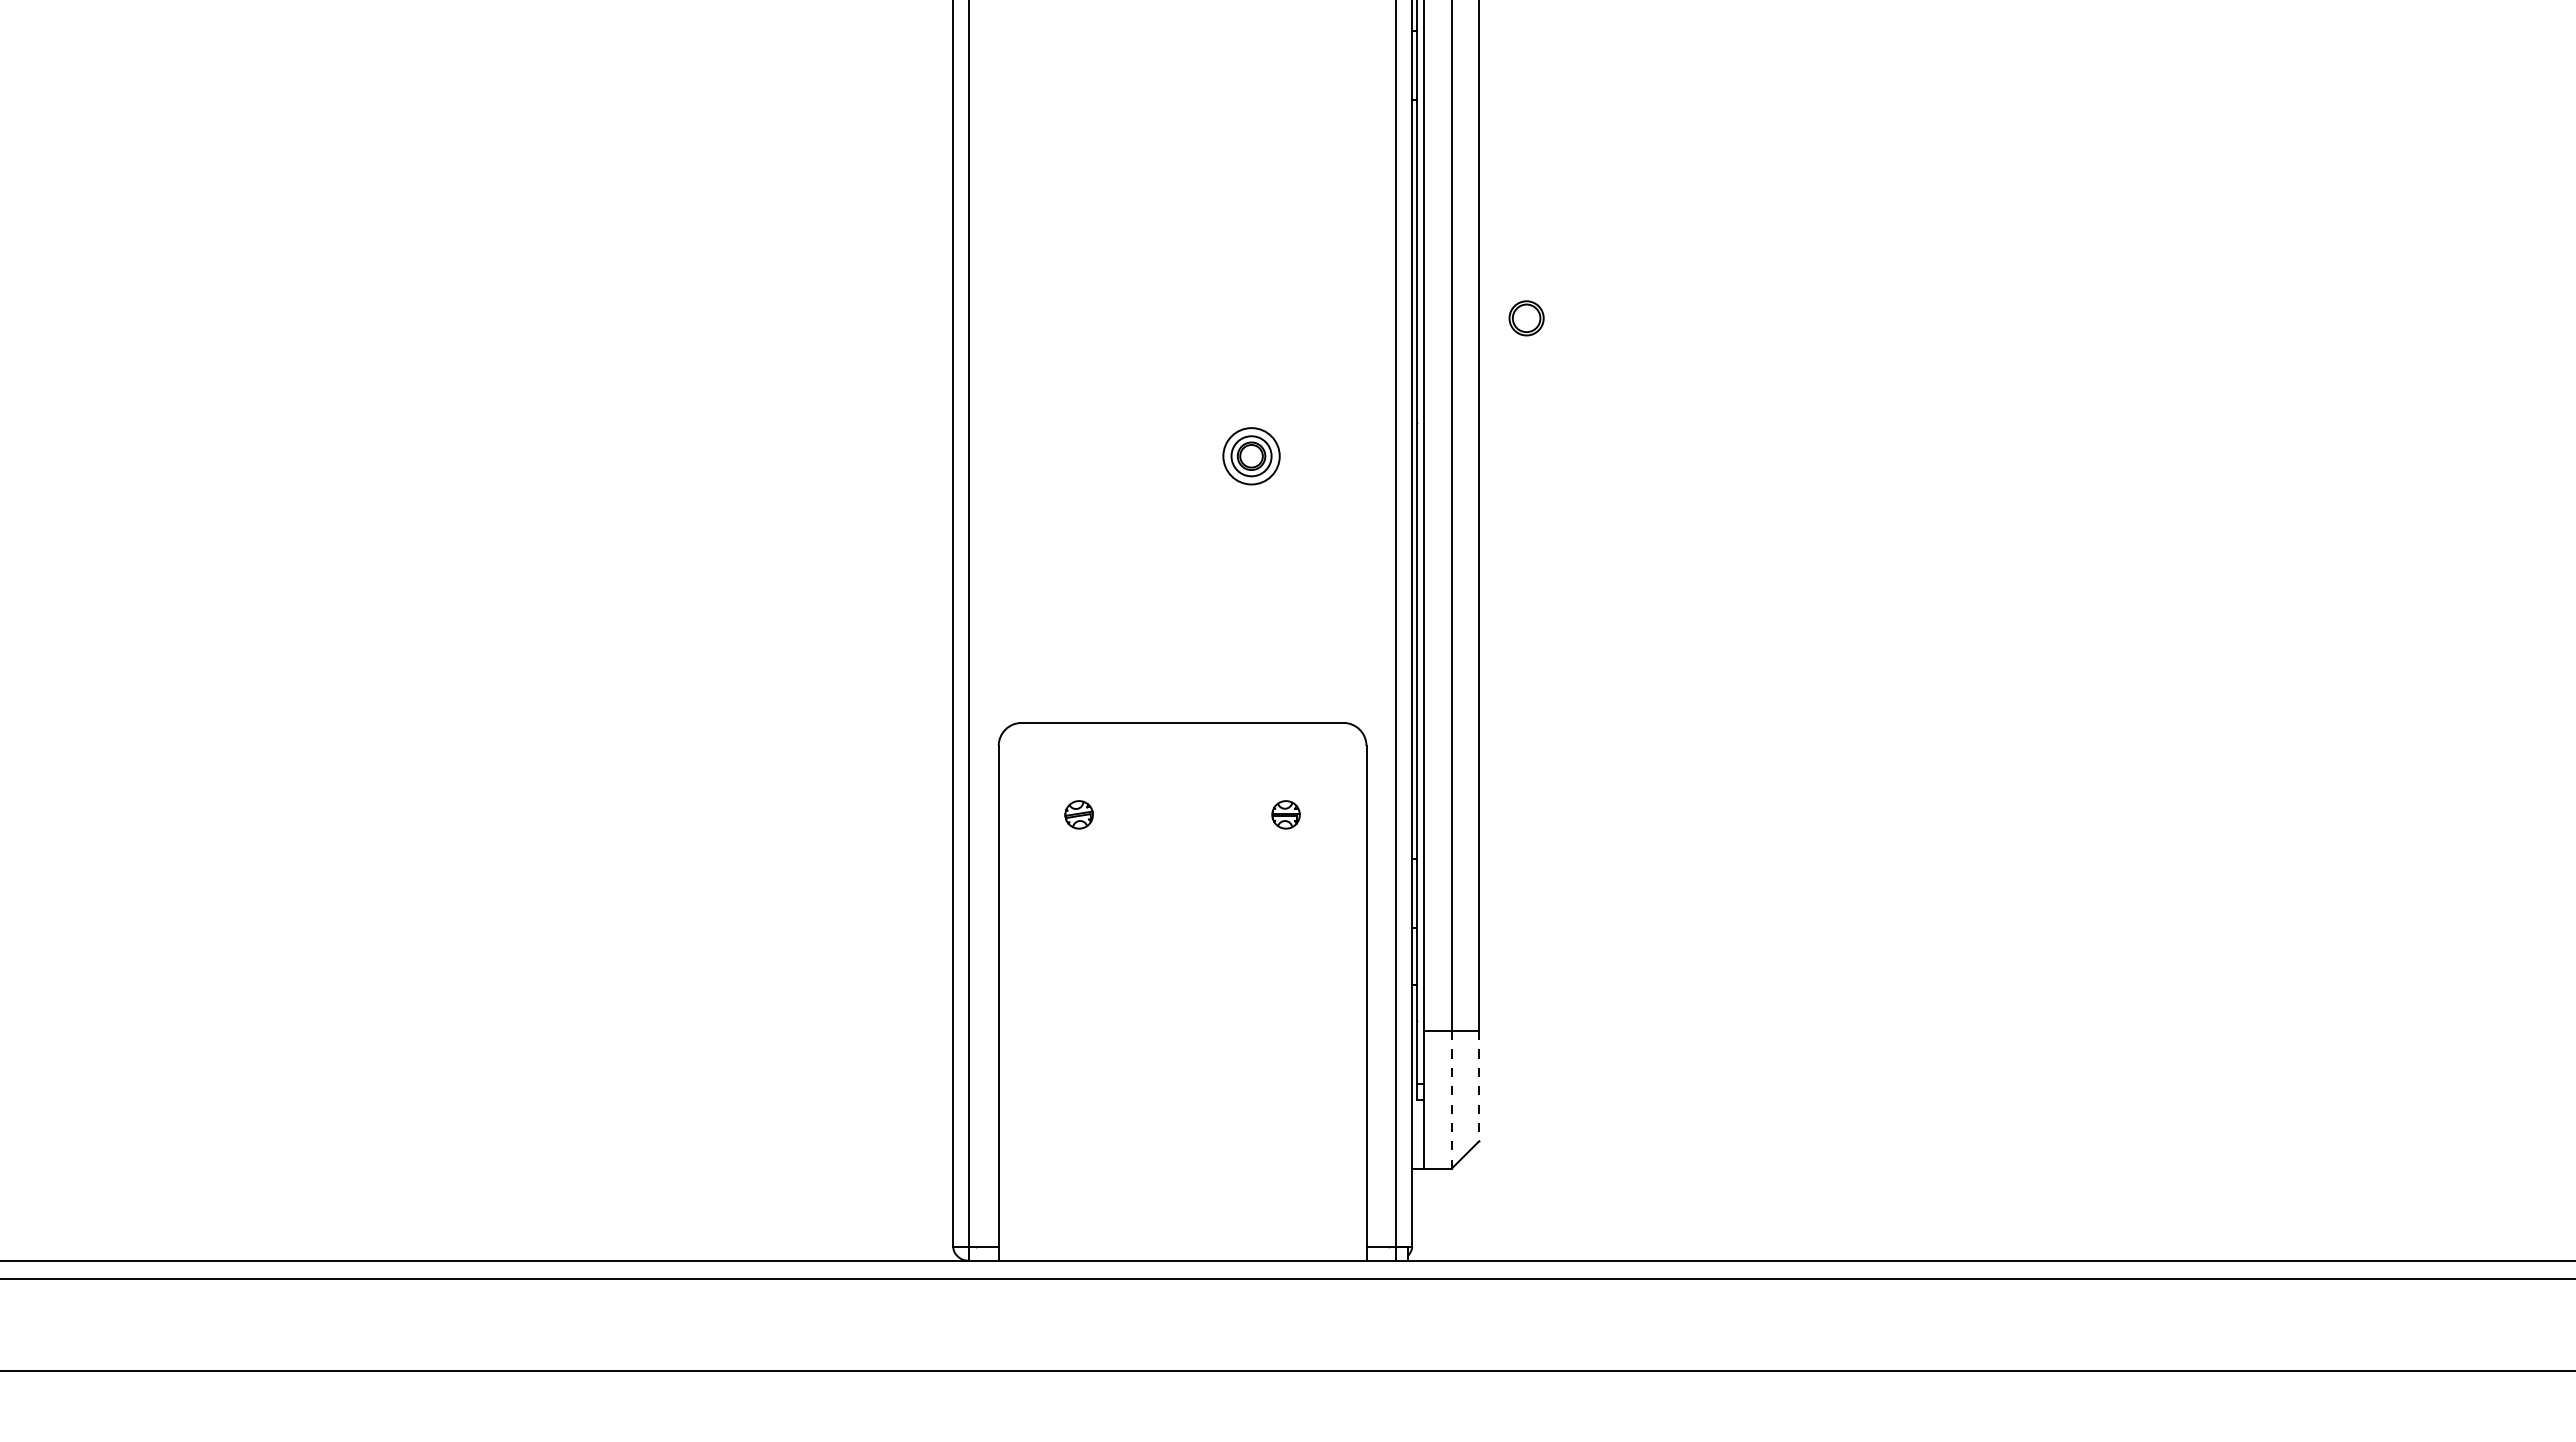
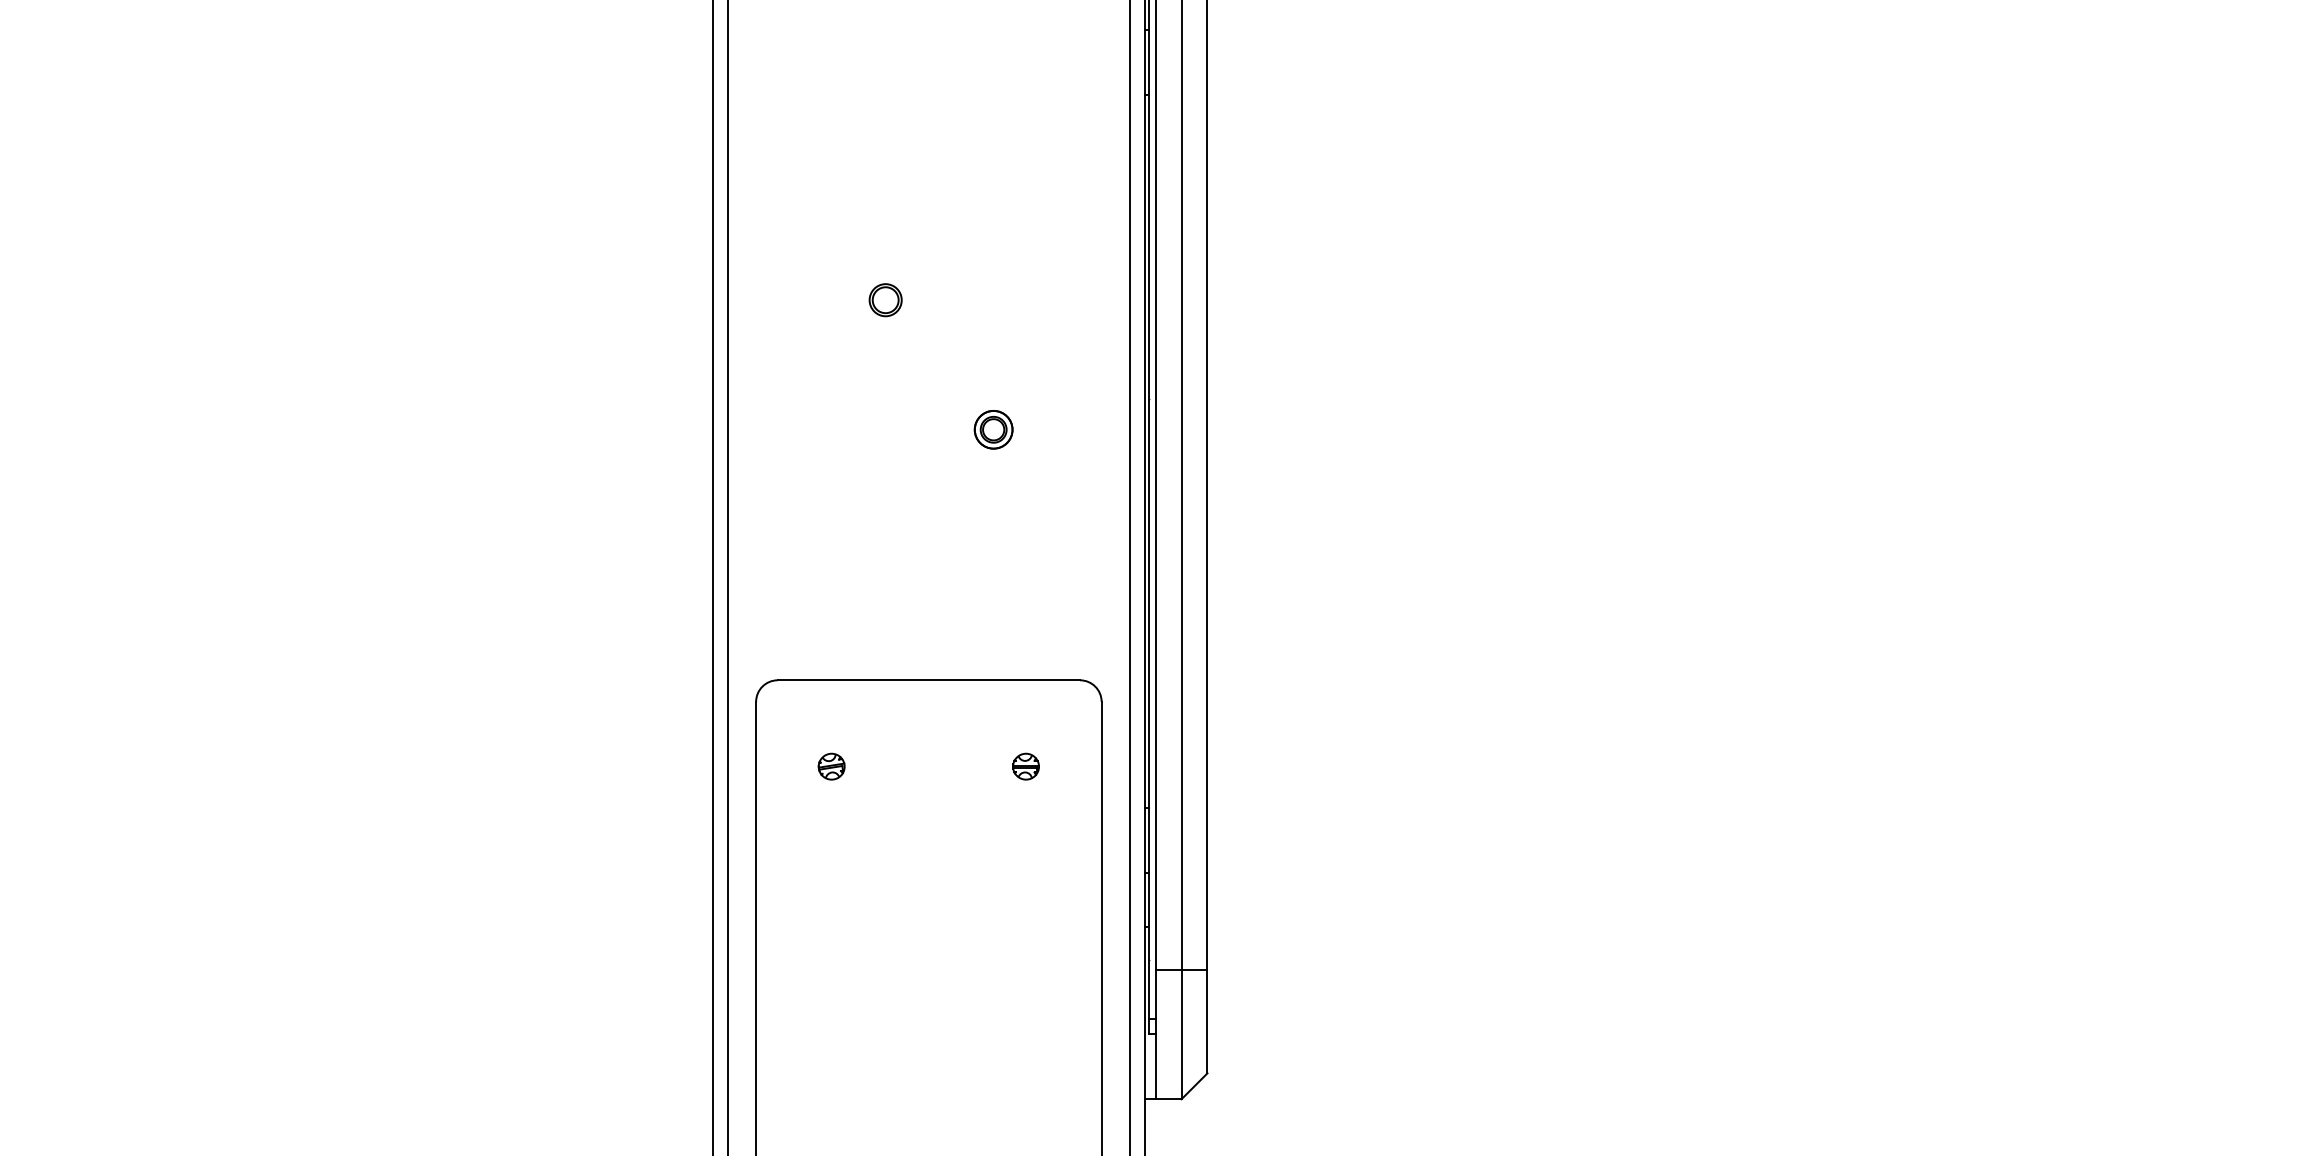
part: (1526, 318) -> (885, 300), moved
circle: (1251, 456) -> (993, 429), size x0.71
line: (1479, 1086) -> (1207, 1021), dashed -> solid
line: (1451, 1099) -> (1181, 1034), dashed -> solid

